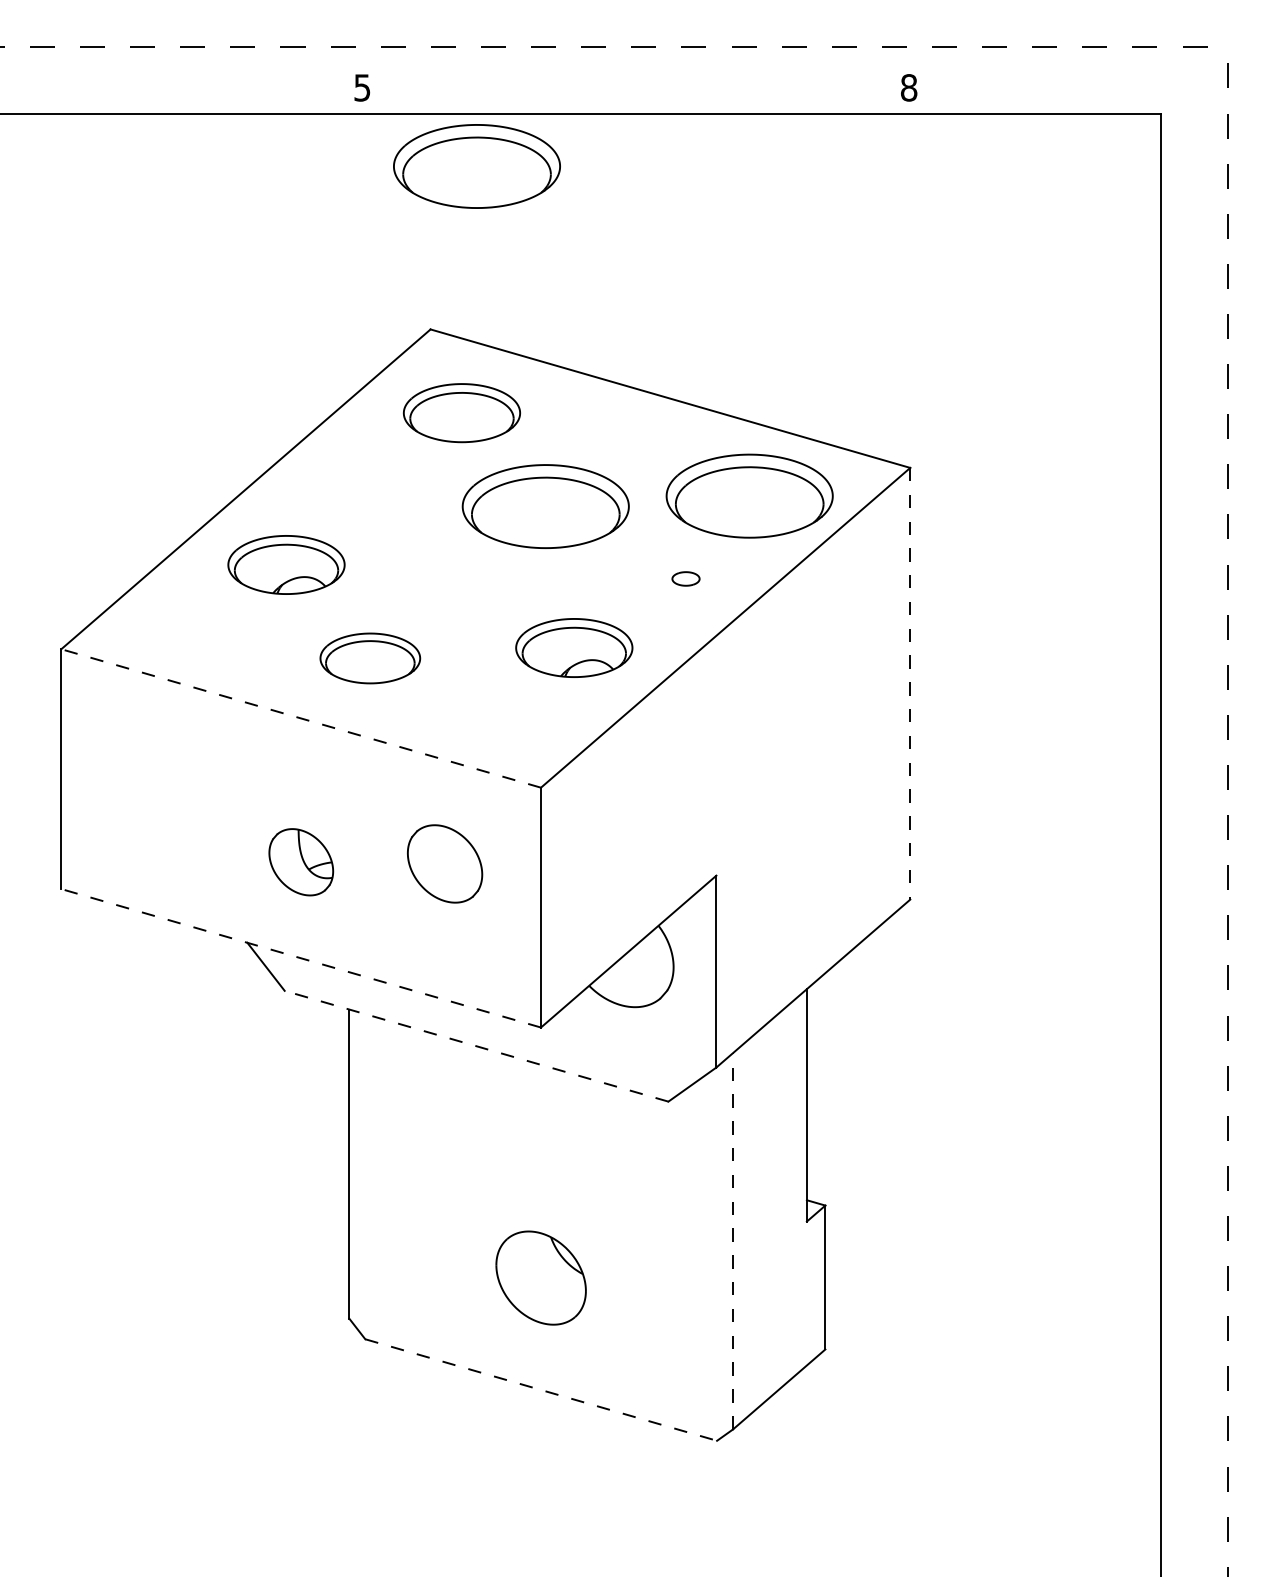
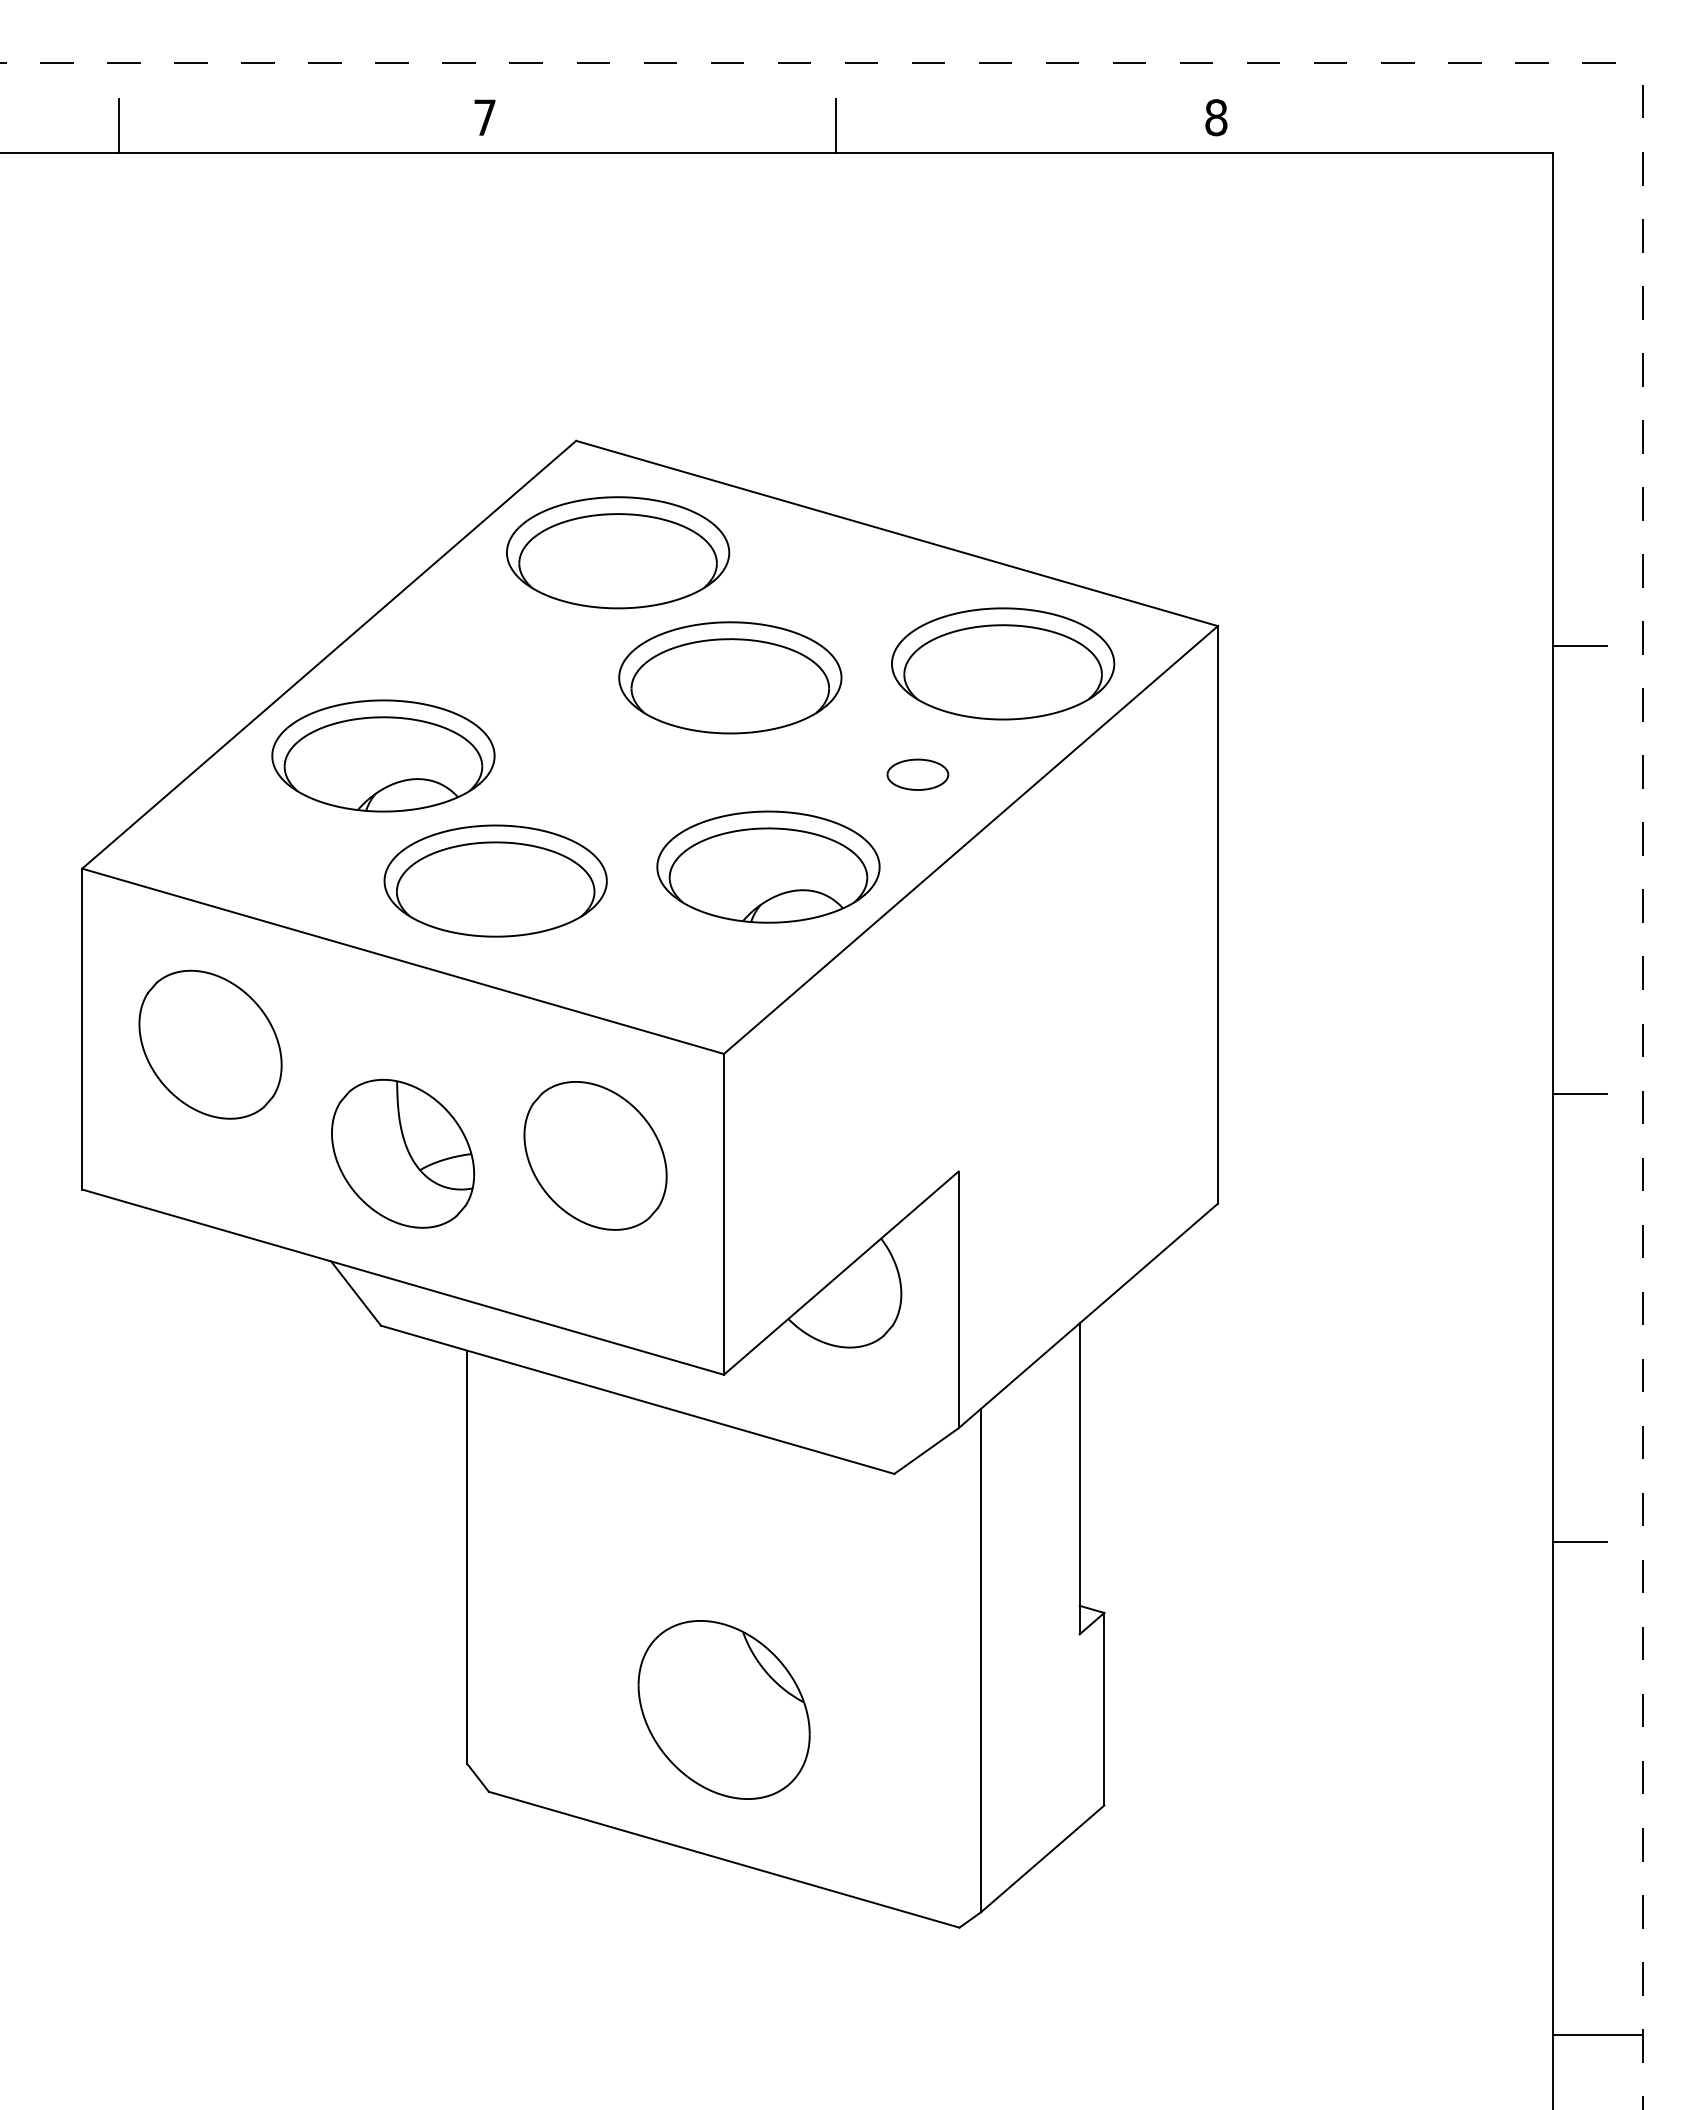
text: (362, 87) -> (484, 117), 5 -> 7
line: (89, 93) -> (119, 125), added
line: (625, 93) -> (836, 125), added
part: (477, 166) -> (638, 222), removed
part: (462, 412) -> (618, 552), size x1.43
line: (1181, 482) -> (1580, 645), added
part: (286, 564) -> (383, 755), size x1.43
part: (685, 578) -> (917, 774), size x1.67
part: (574, 647) -> (768, 866), size x1.43
part: (370, 658) -> (495, 880), size x1.67
line: (909, 683) -> (1217, 914), dashed -> solid
line: (301, 718) -> (403, 961), dashed -> solid
part: (157, 780) -> (210, 1044), added
line: (1181, 817) -> (1580, 1093), added
part: (301, 862) -> (403, 1153), size x1.67
part: (445, 863) -> (595, 1155), size x1.43
line: (301, 958) -> (403, 1282), dashed -> solid
line: (476, 1046) -> (637, 1399), dashed -> solid
line: (1181, 1152) -> (1580, 1542), added
line: (732, 1241) -> (980, 1660), dashed -> solid
part: (540, 1277) -> (723, 1709), size x1.43
line: (541, 1389) -> (724, 1859), dashed -> solid
line: (1194, 1521) -> (1598, 2035), added

